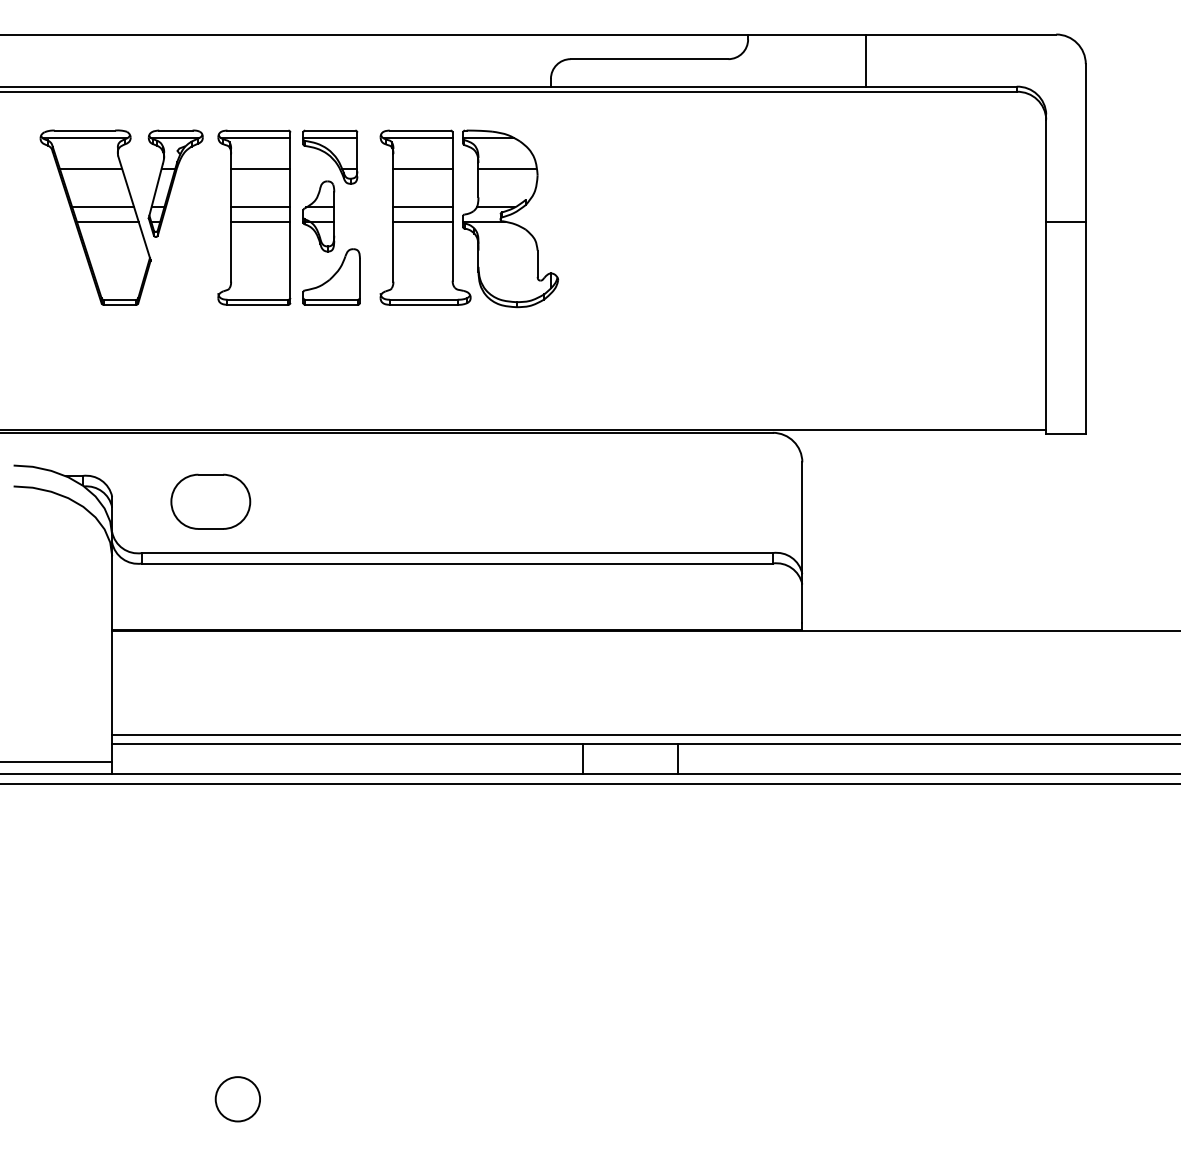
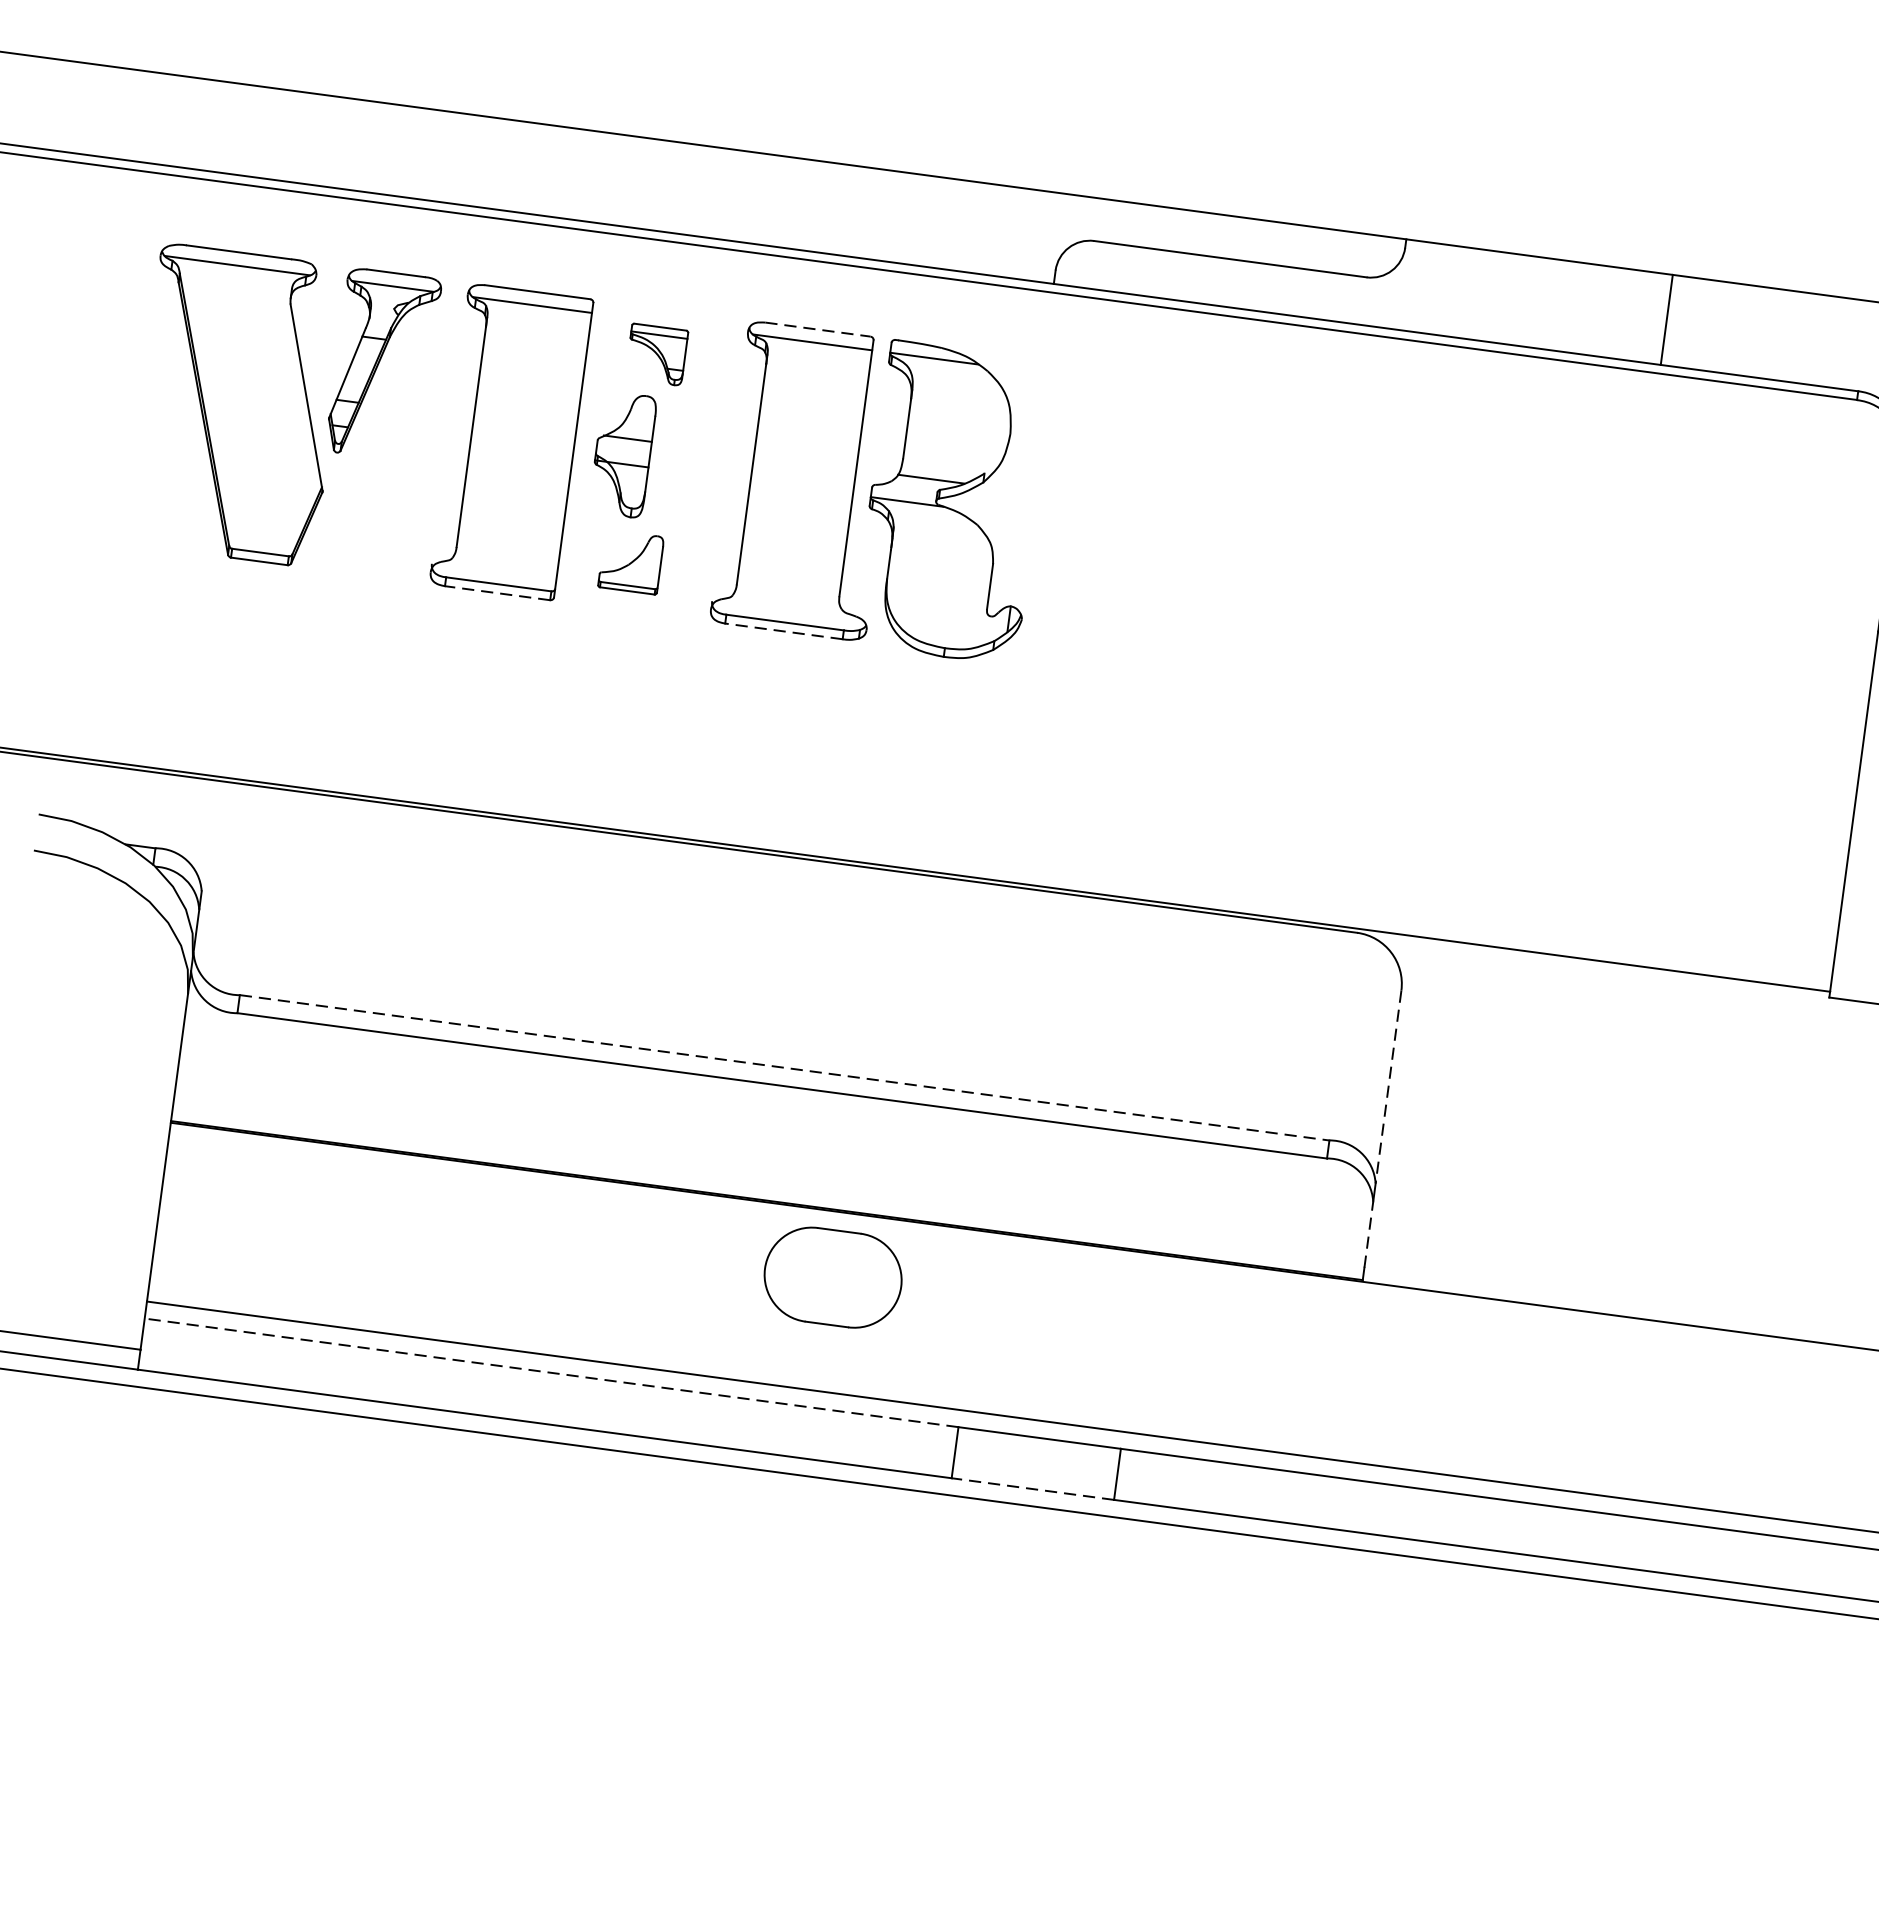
line: (866, 60) -> (1666, 319), moved
line: (420, 130) -> (818, 329), solid -> dashed
part: (330, 156) -> (657, 353), size x0.6
line: (90, 169) -> (239, 320), removed
line: (260, 169) -> (533, 360), removed
line: (422, 169) -> (812, 397), removed
line: (507, 169) -> (959, 416), removed
line: (103, 207) -> (253, 389), removed
line: (260, 207) -> (524, 425), removed
line: (422, 207) -> (804, 463), removed
line: (107, 221) -> (257, 414), removed
line: (260, 221) -> (521, 449), removed
line: (422, 221) -> (800, 487), removed
part: (331, 276) -> (631, 561), size x0.6
line: (257, 304) -> (496, 592), solid -> dashed
line: (423, 304) -> (783, 630), solid -> dashed
part: (210, 501) -> (832, 1277), moved
line: (802, 518) -> (1388, 1087), solid -> dashed
line: (457, 553) -> (784, 1068), solid -> dashed
line: (802, 603) -> (1369, 1234), solid -> dashed
line: (347, 744) -> (550, 1373), solid -> dashed
line: (630, 773) -> (1032, 1488), solid -> dashed

